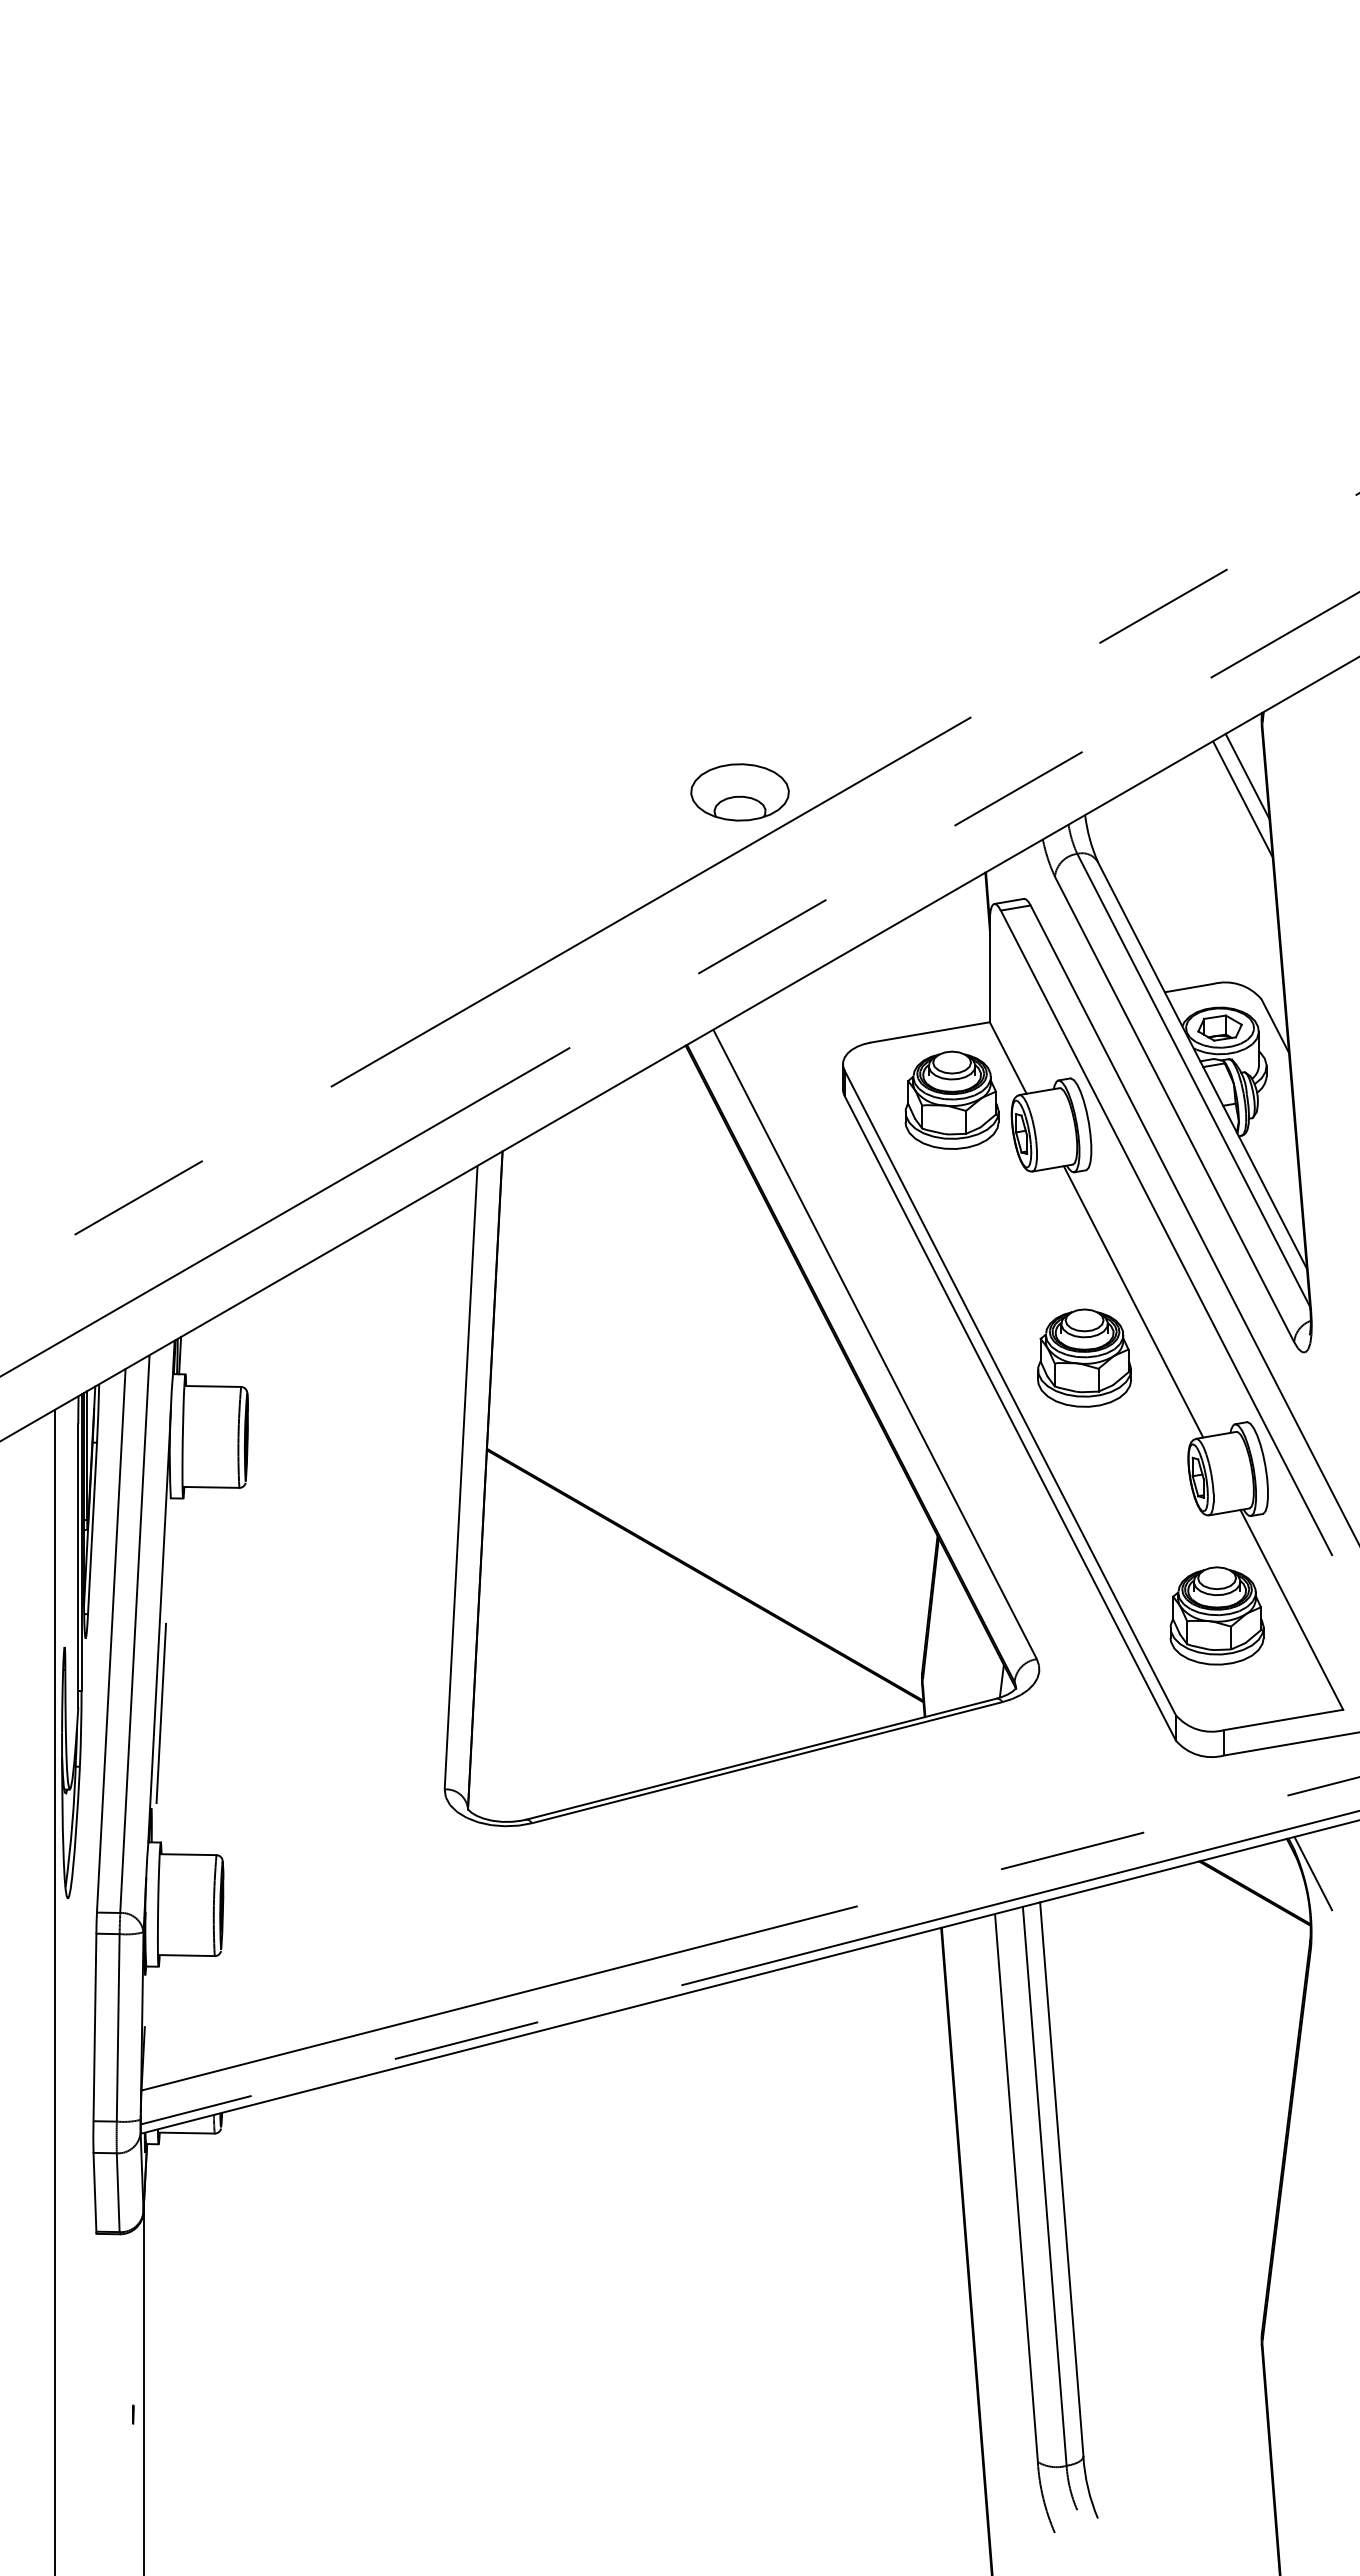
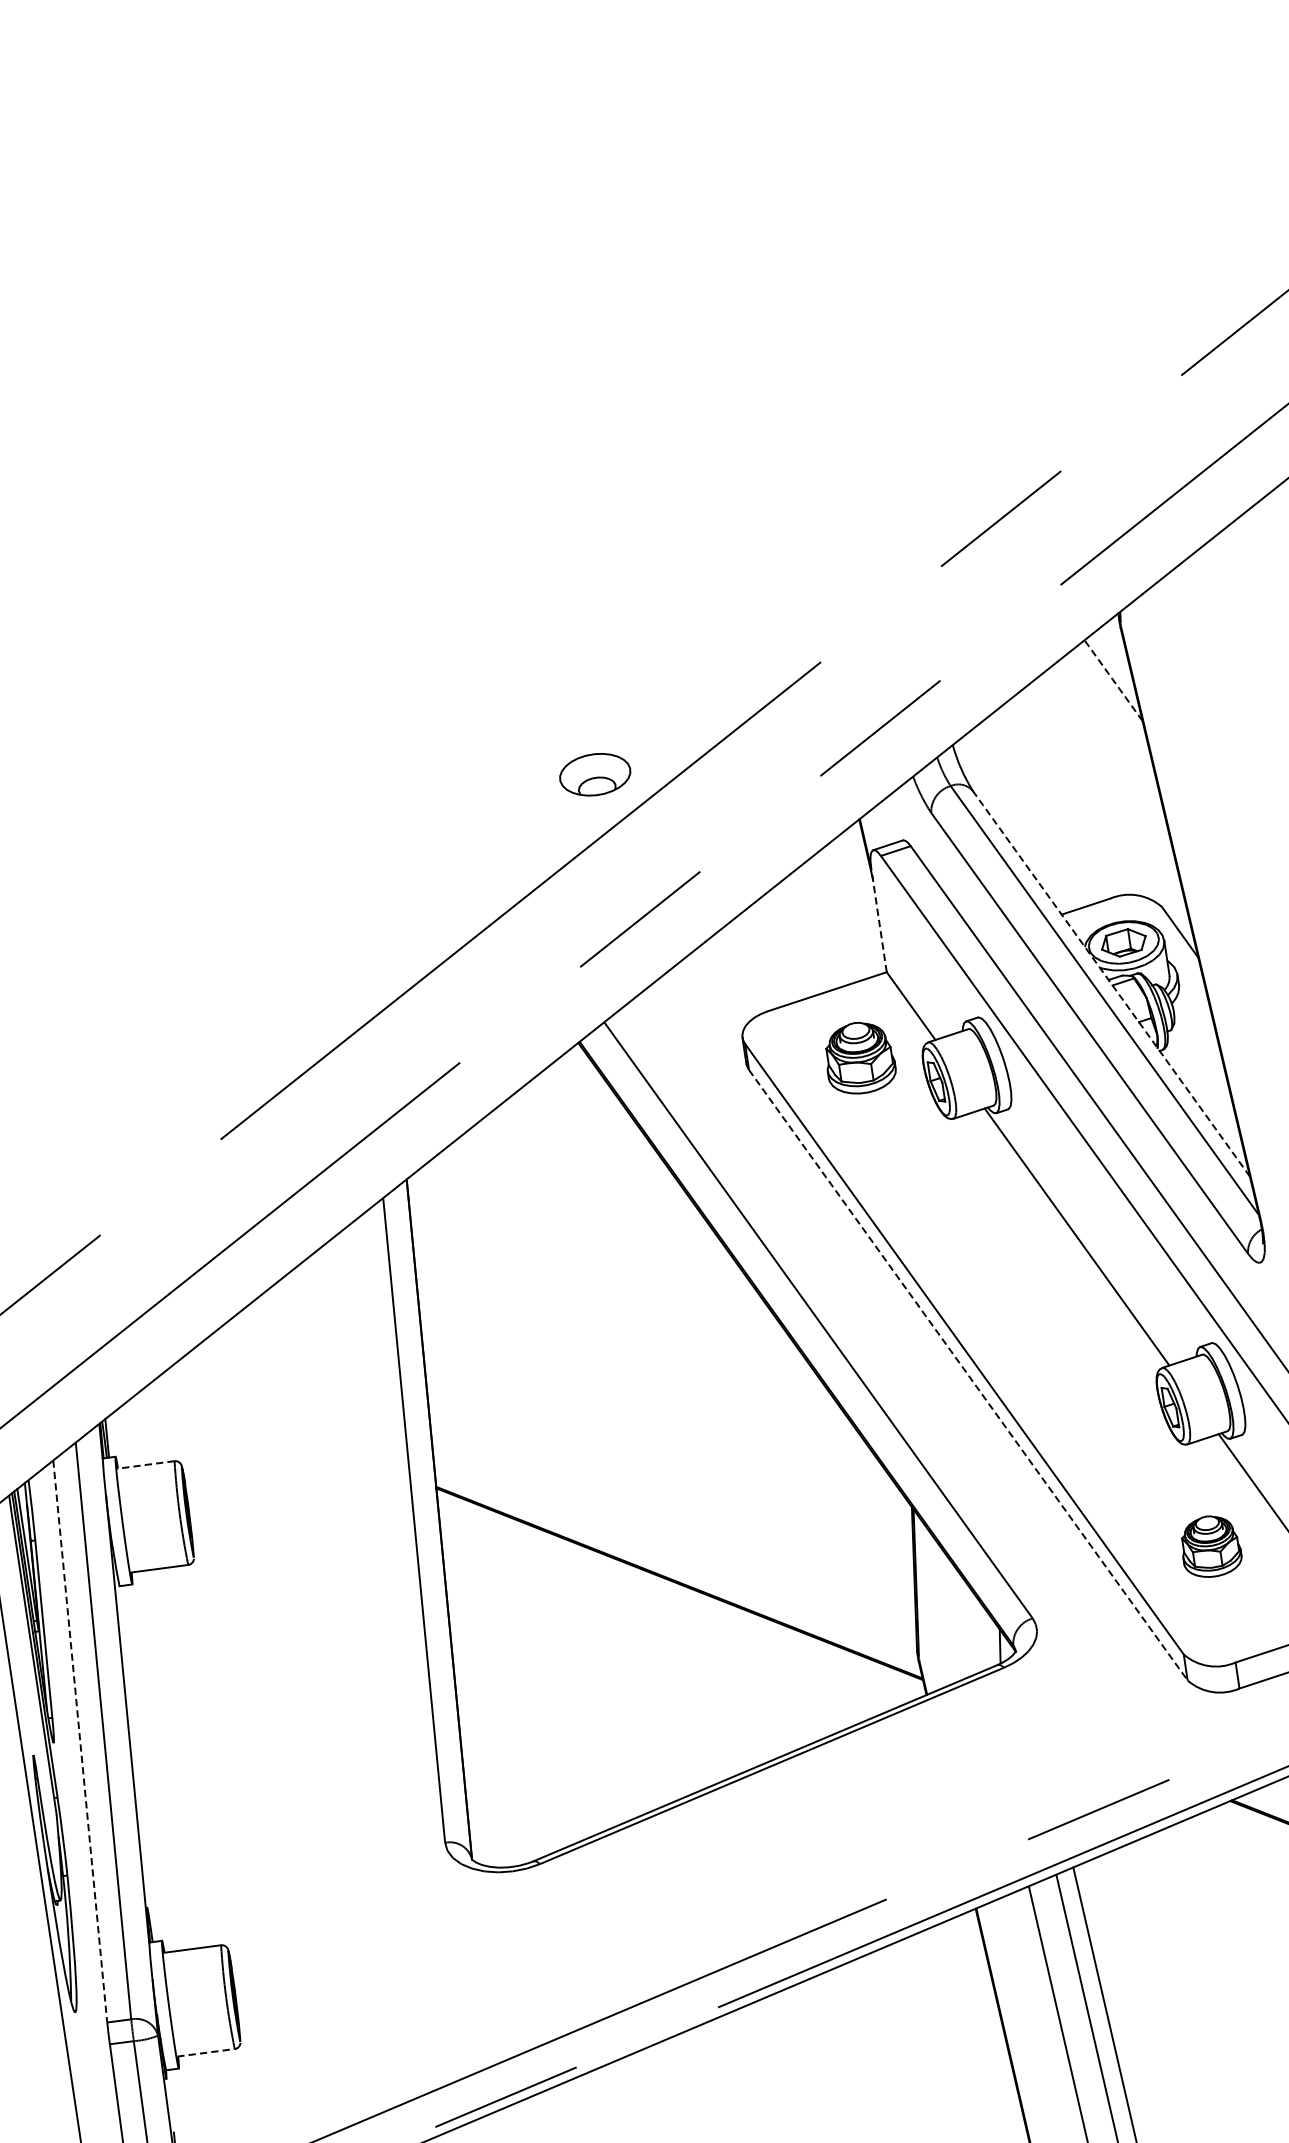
line: (1247, 776) -> (1113, 680), solid -> dashed
part: (739, 792) -> (594, 774), size x0.7
line: (1242, 799) -> (1111, 704), removed
line: (989, 971) -> (878, 920), solid -> dashed
line: (1202, 1065) -> (1111, 983), solid -> dashed
part: (951, 1099) -> (859, 1057), size x0.7
part: (1084, 1357) -> (1035, 1301), removed
line: (213, 1386) -> (146, 1464), solid -> dashed
line: (1010, 1418) -> (968, 1375), solid -> dashed
part: (1216, 1615) -> (1210, 1546), size x0.6
line: (111, 1641) -> (80, 1742), solid -> dashed
line: (161, 1713) -> (142, 1808), removed
line: (186, 1955) -> (205, 2052), solid -> dashed

